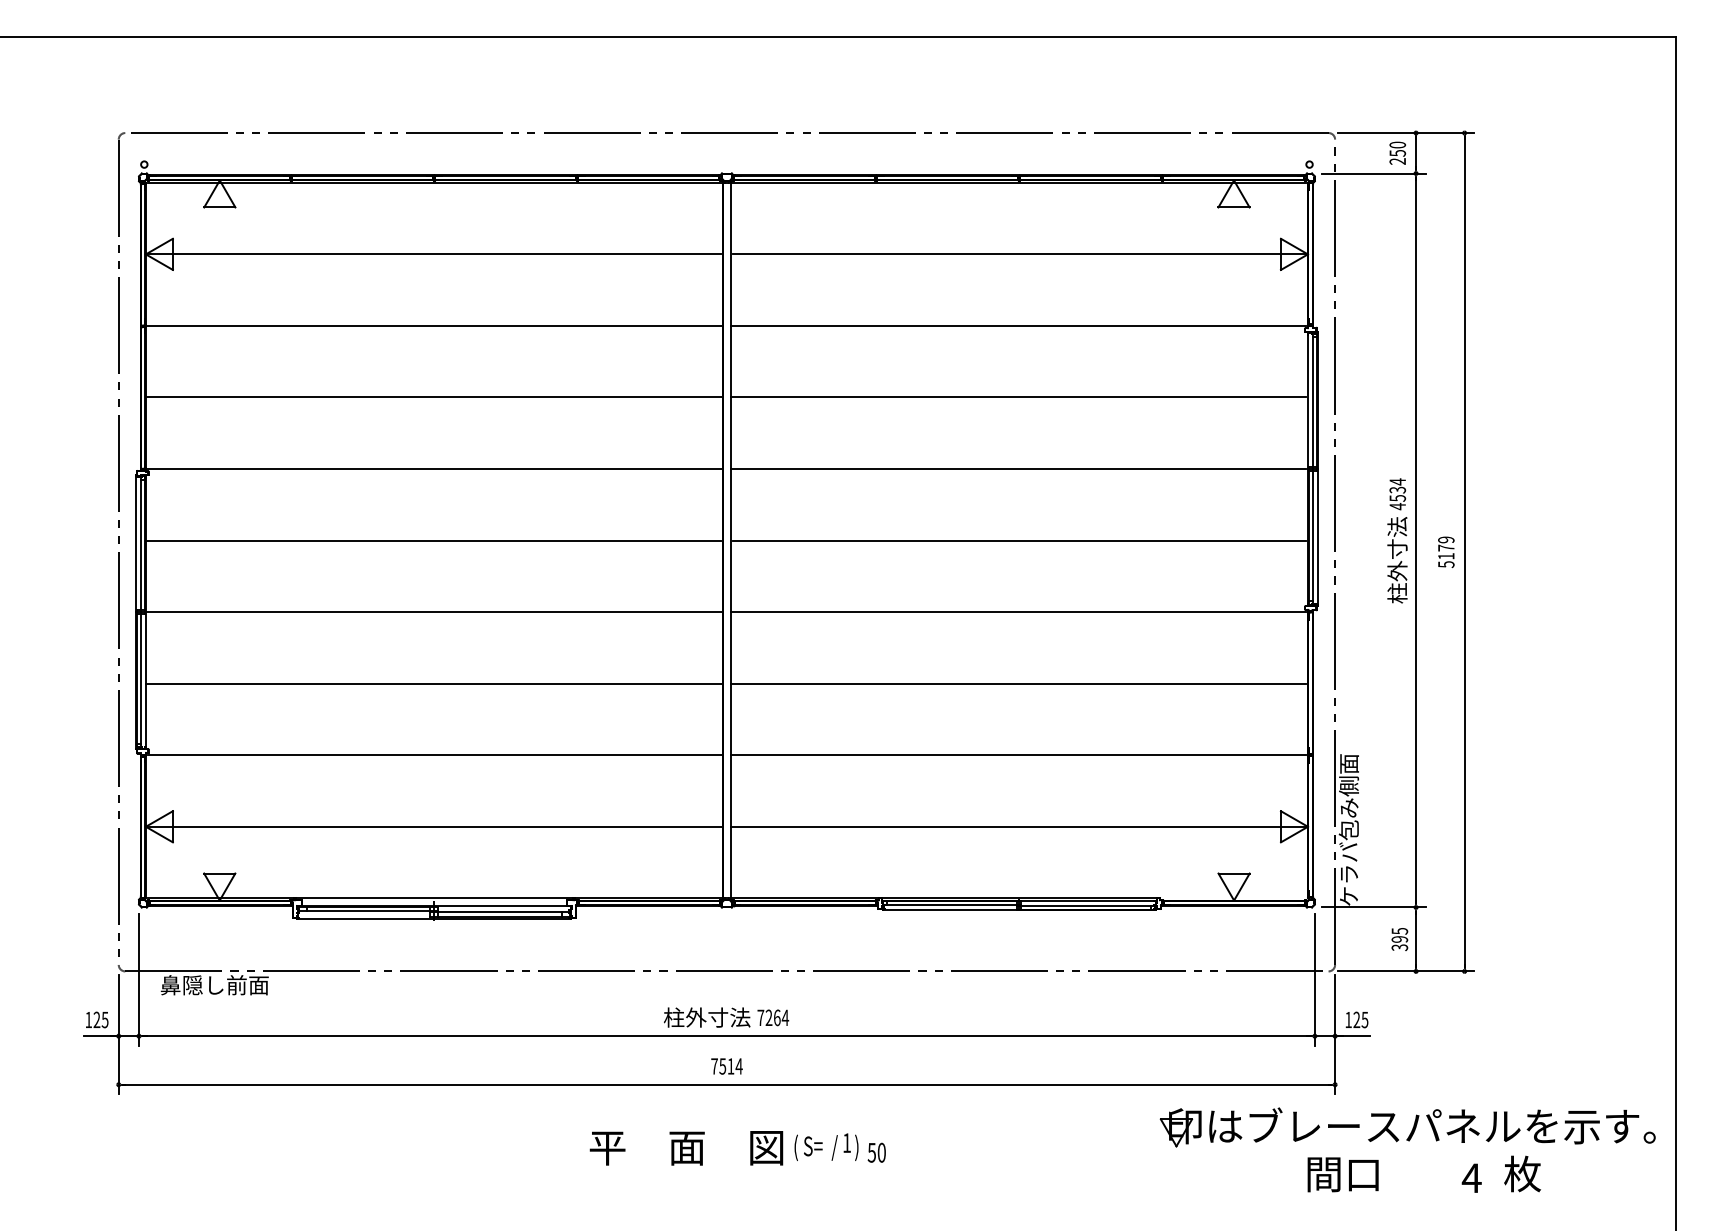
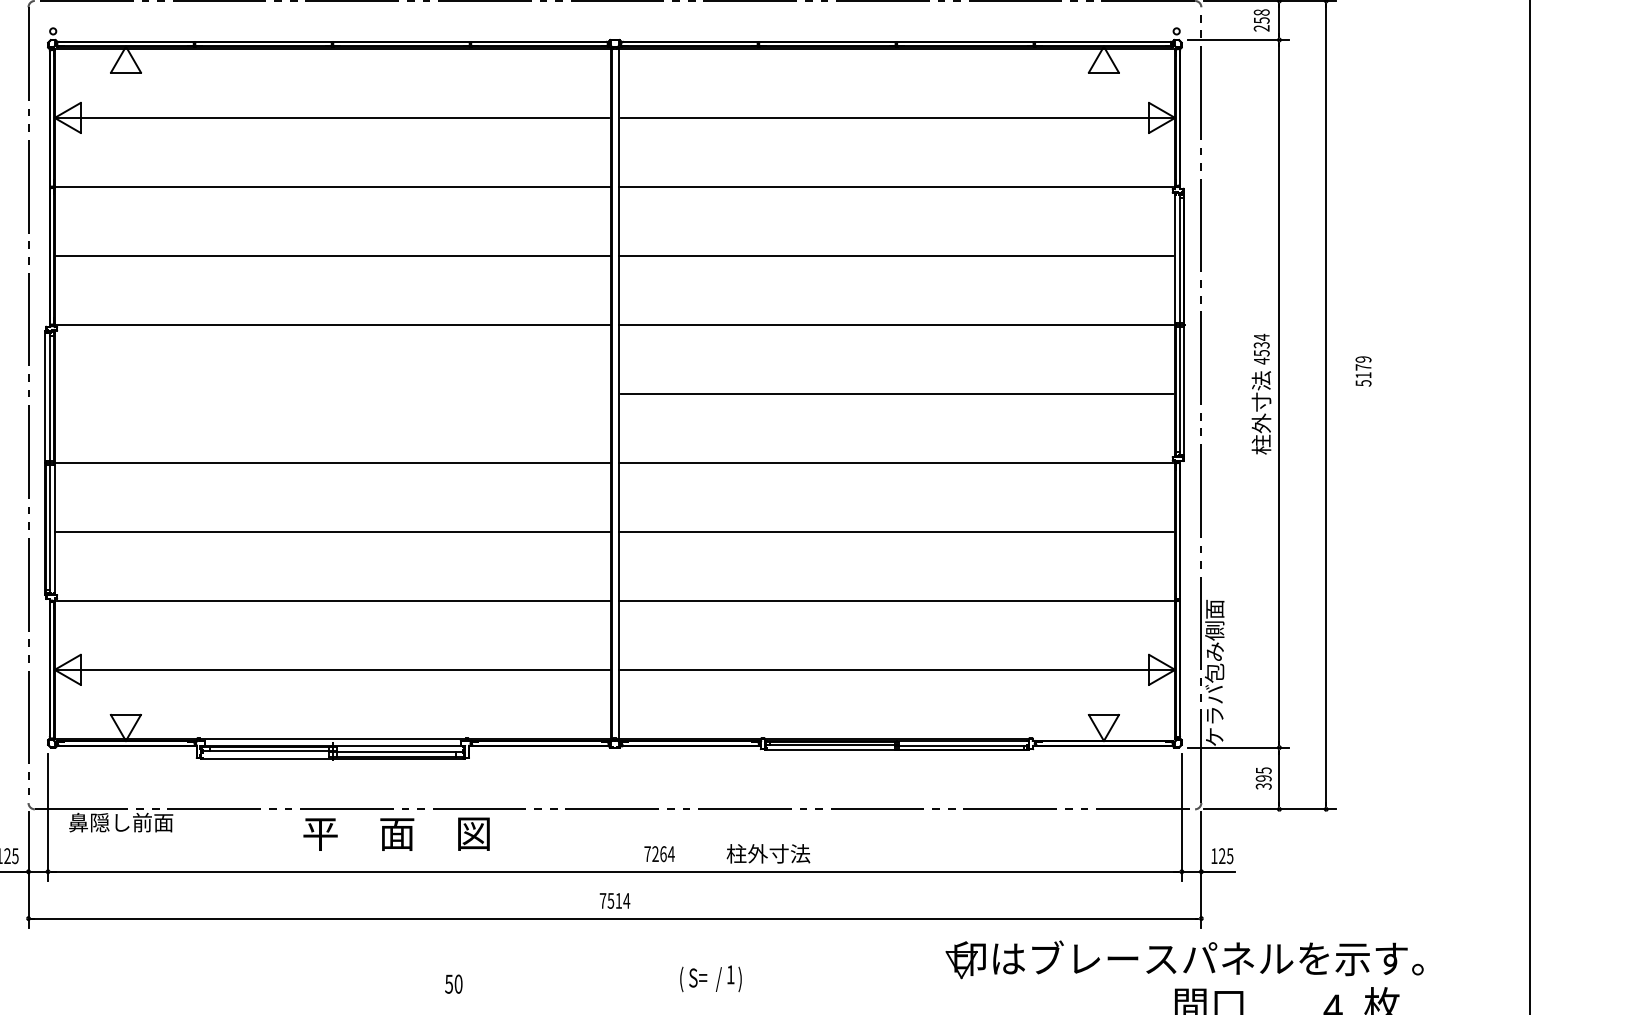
text: (1397, 144) -> (1261, 12), 250 -> 258
line: (433, 540) -> (332, 393), removed
text: (1446, 551) -> (1363, 370), moved
text: (707, 1017) -> (768, 853), moved
part: (1407, 1127) -> (1184, 959), moved
text: (686, 1148) -> (396, 834), moved
text: (876, 1152) -> (453, 983), moved

